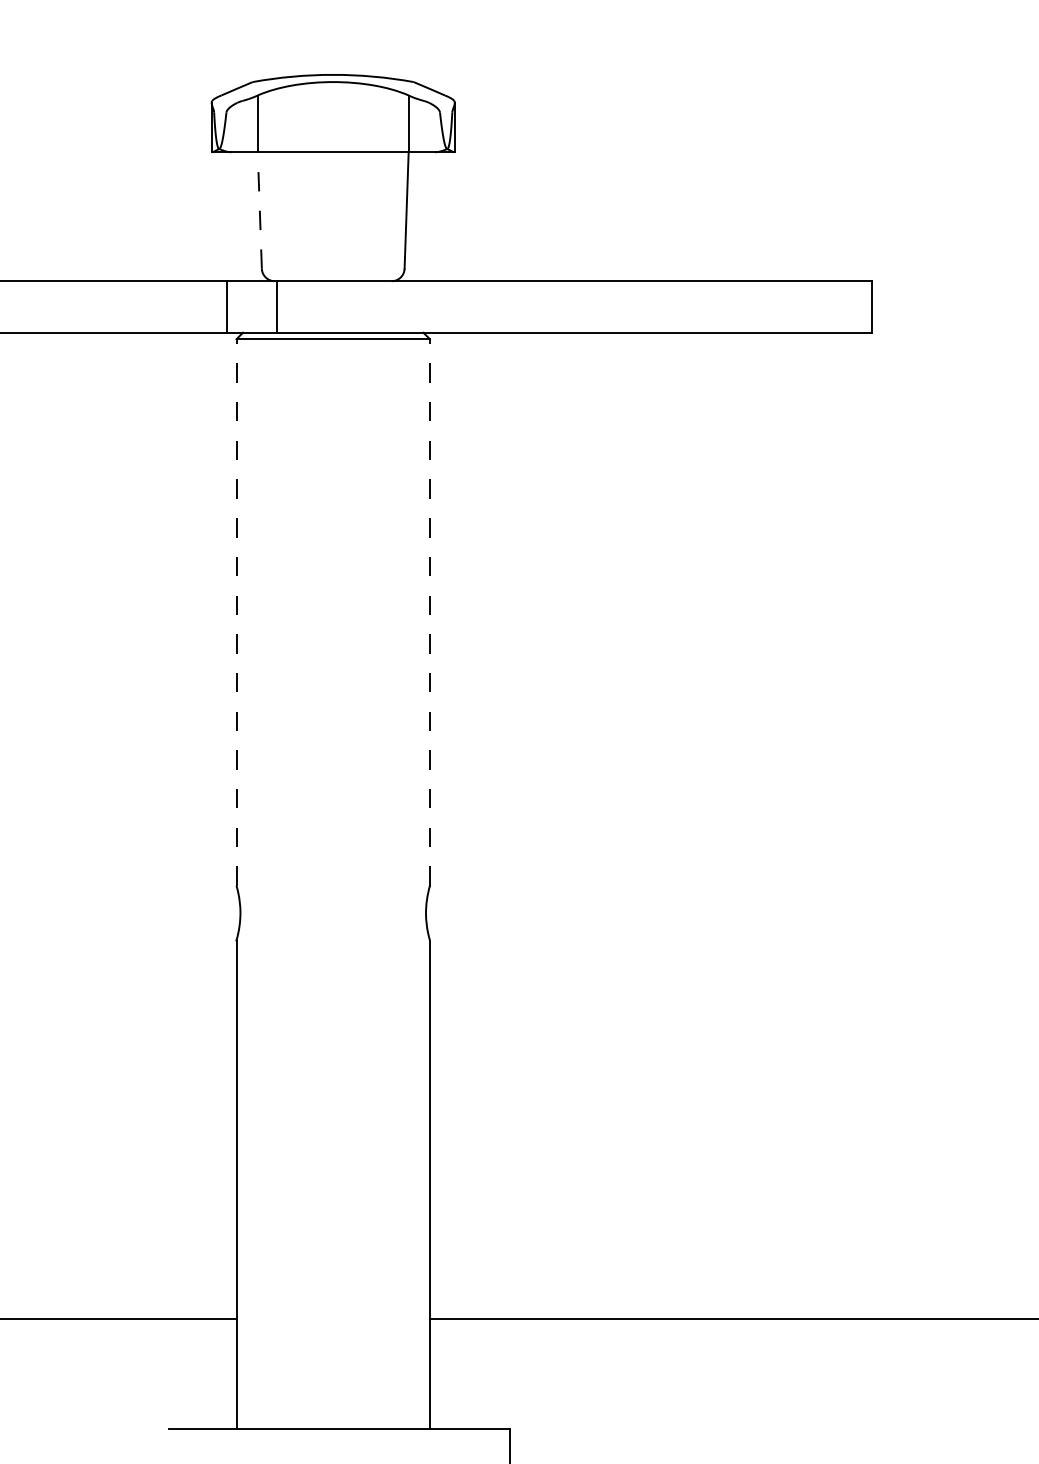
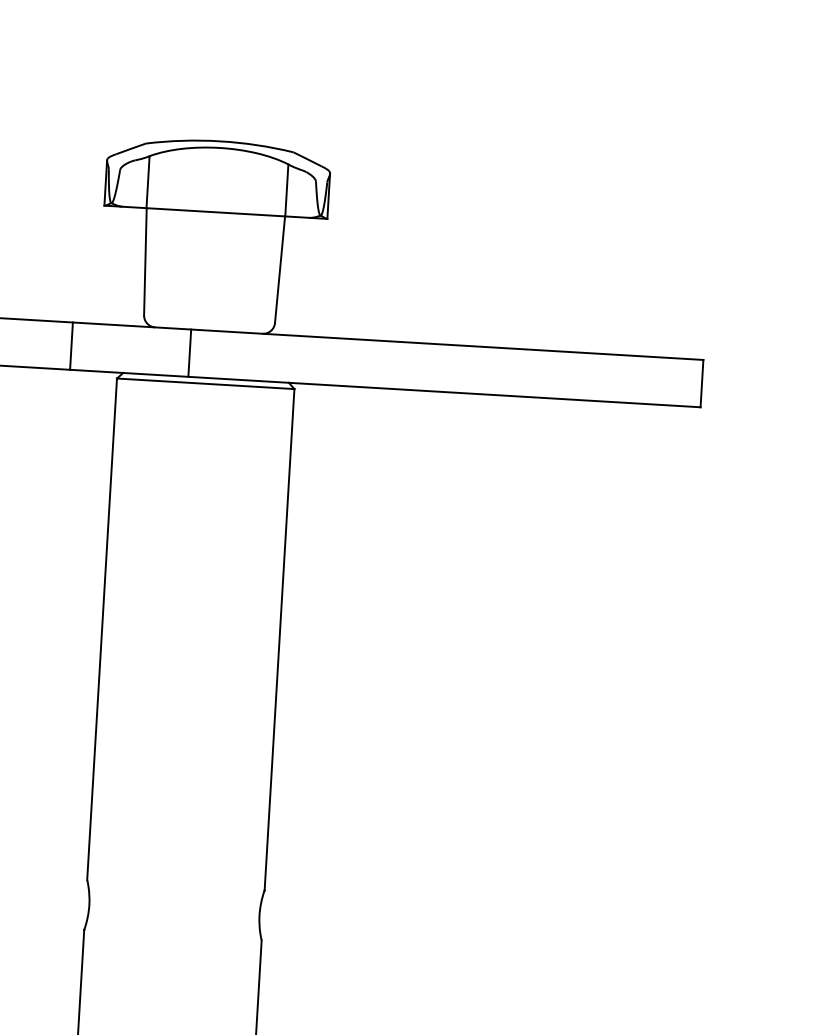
line: (259, 209) -> (145, 260), dashed -> solid
line: (226, 306) -> (71, 345), moved
line: (276, 306) -> (189, 352), moved
line: (236, 611) -> (102, 628), dashed -> solid
line: (429, 611) -> (279, 638), dashed -> solid

